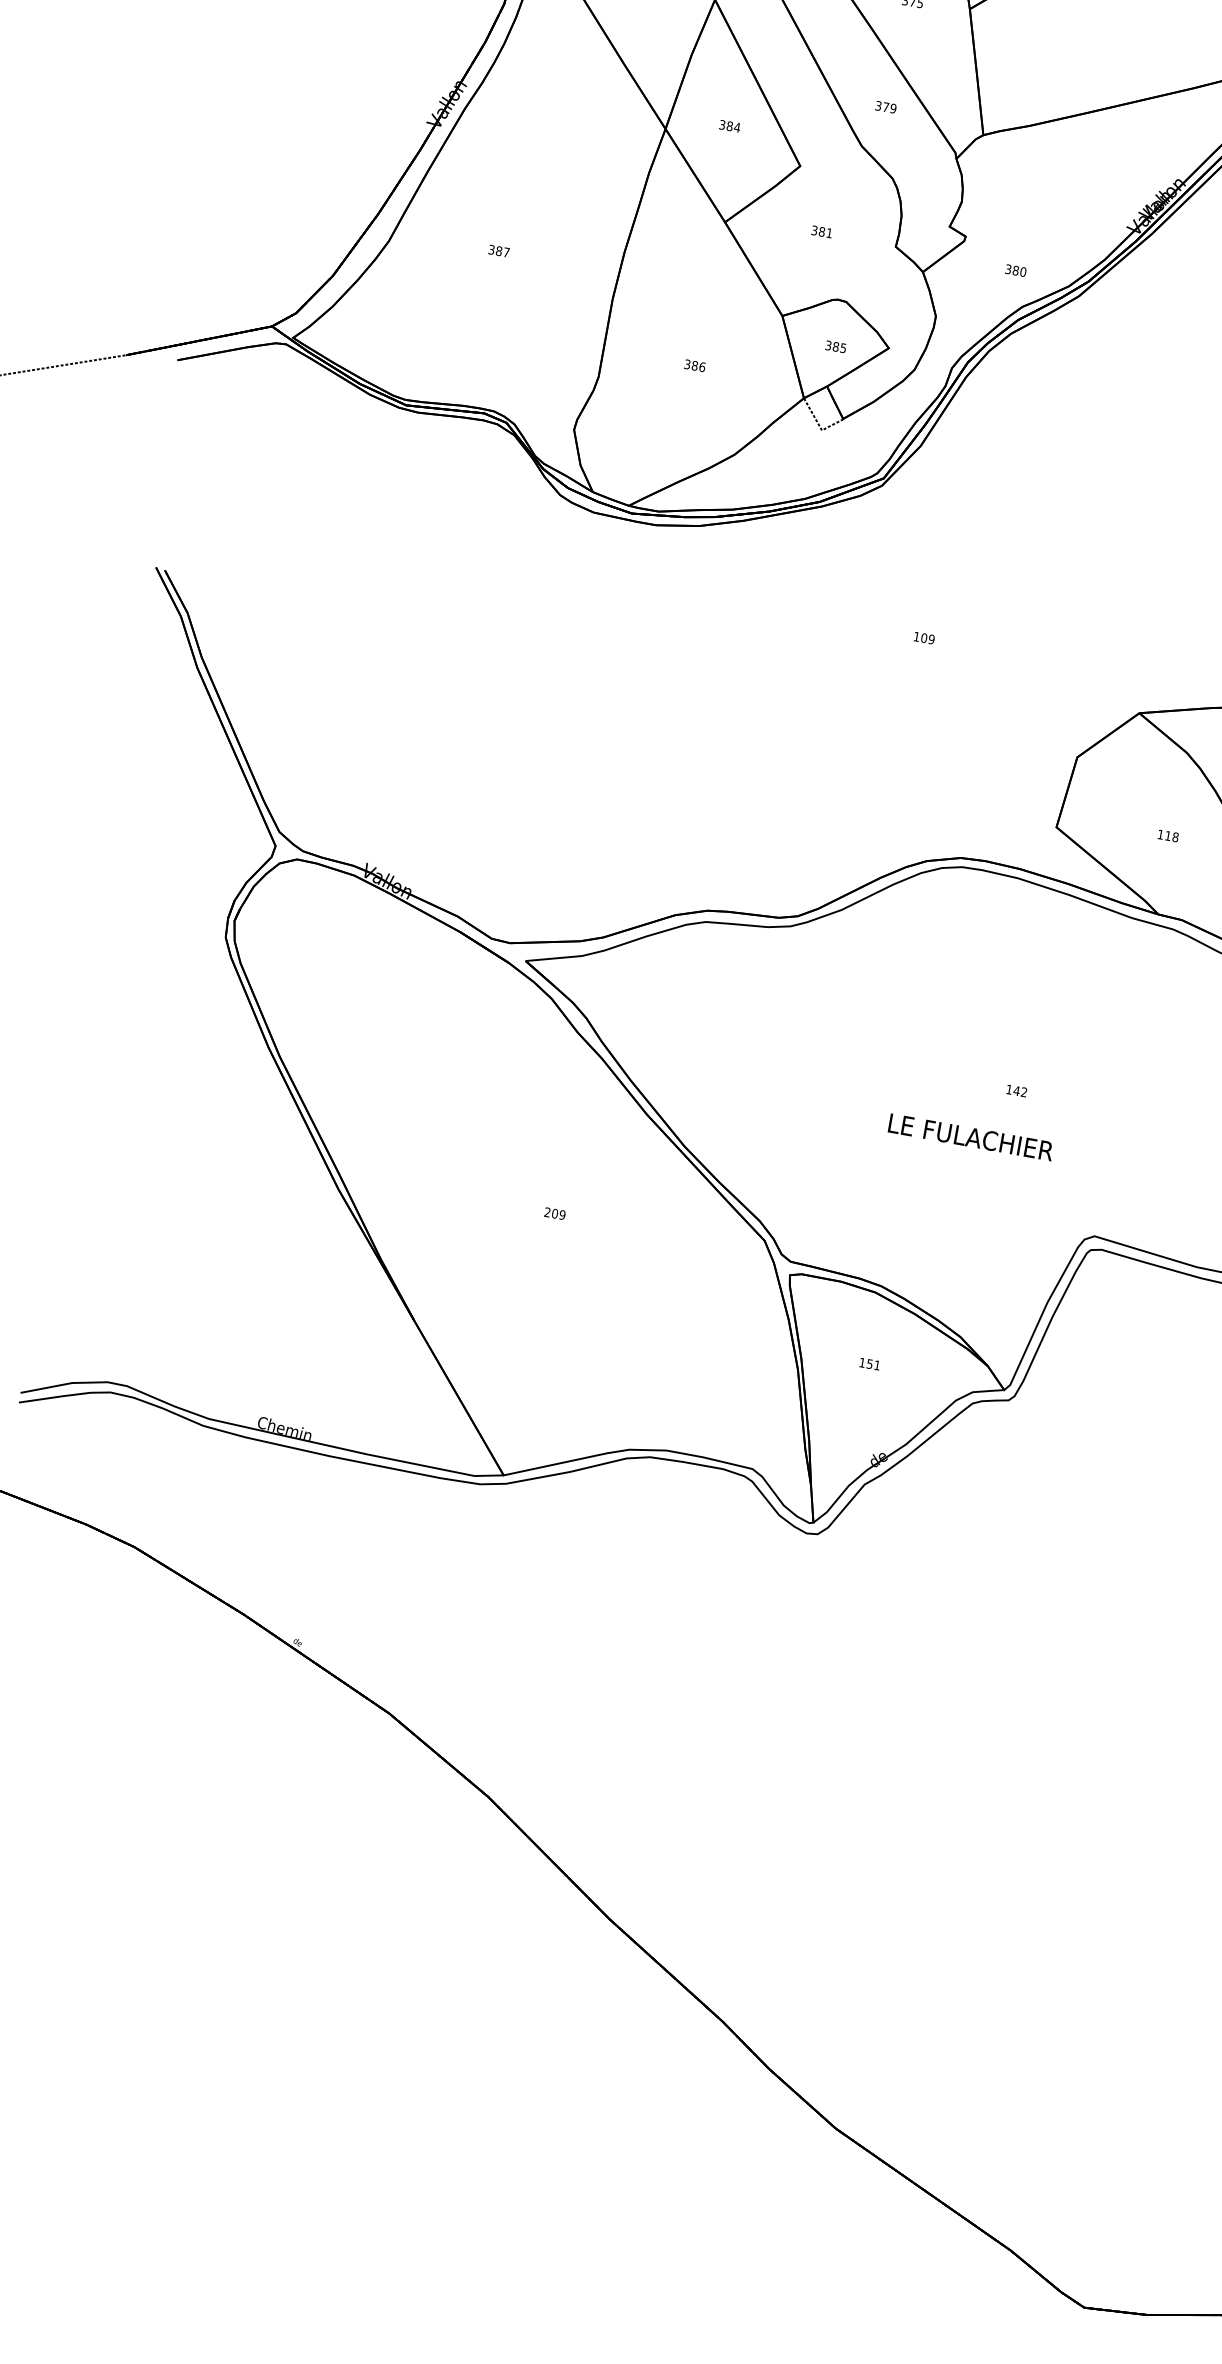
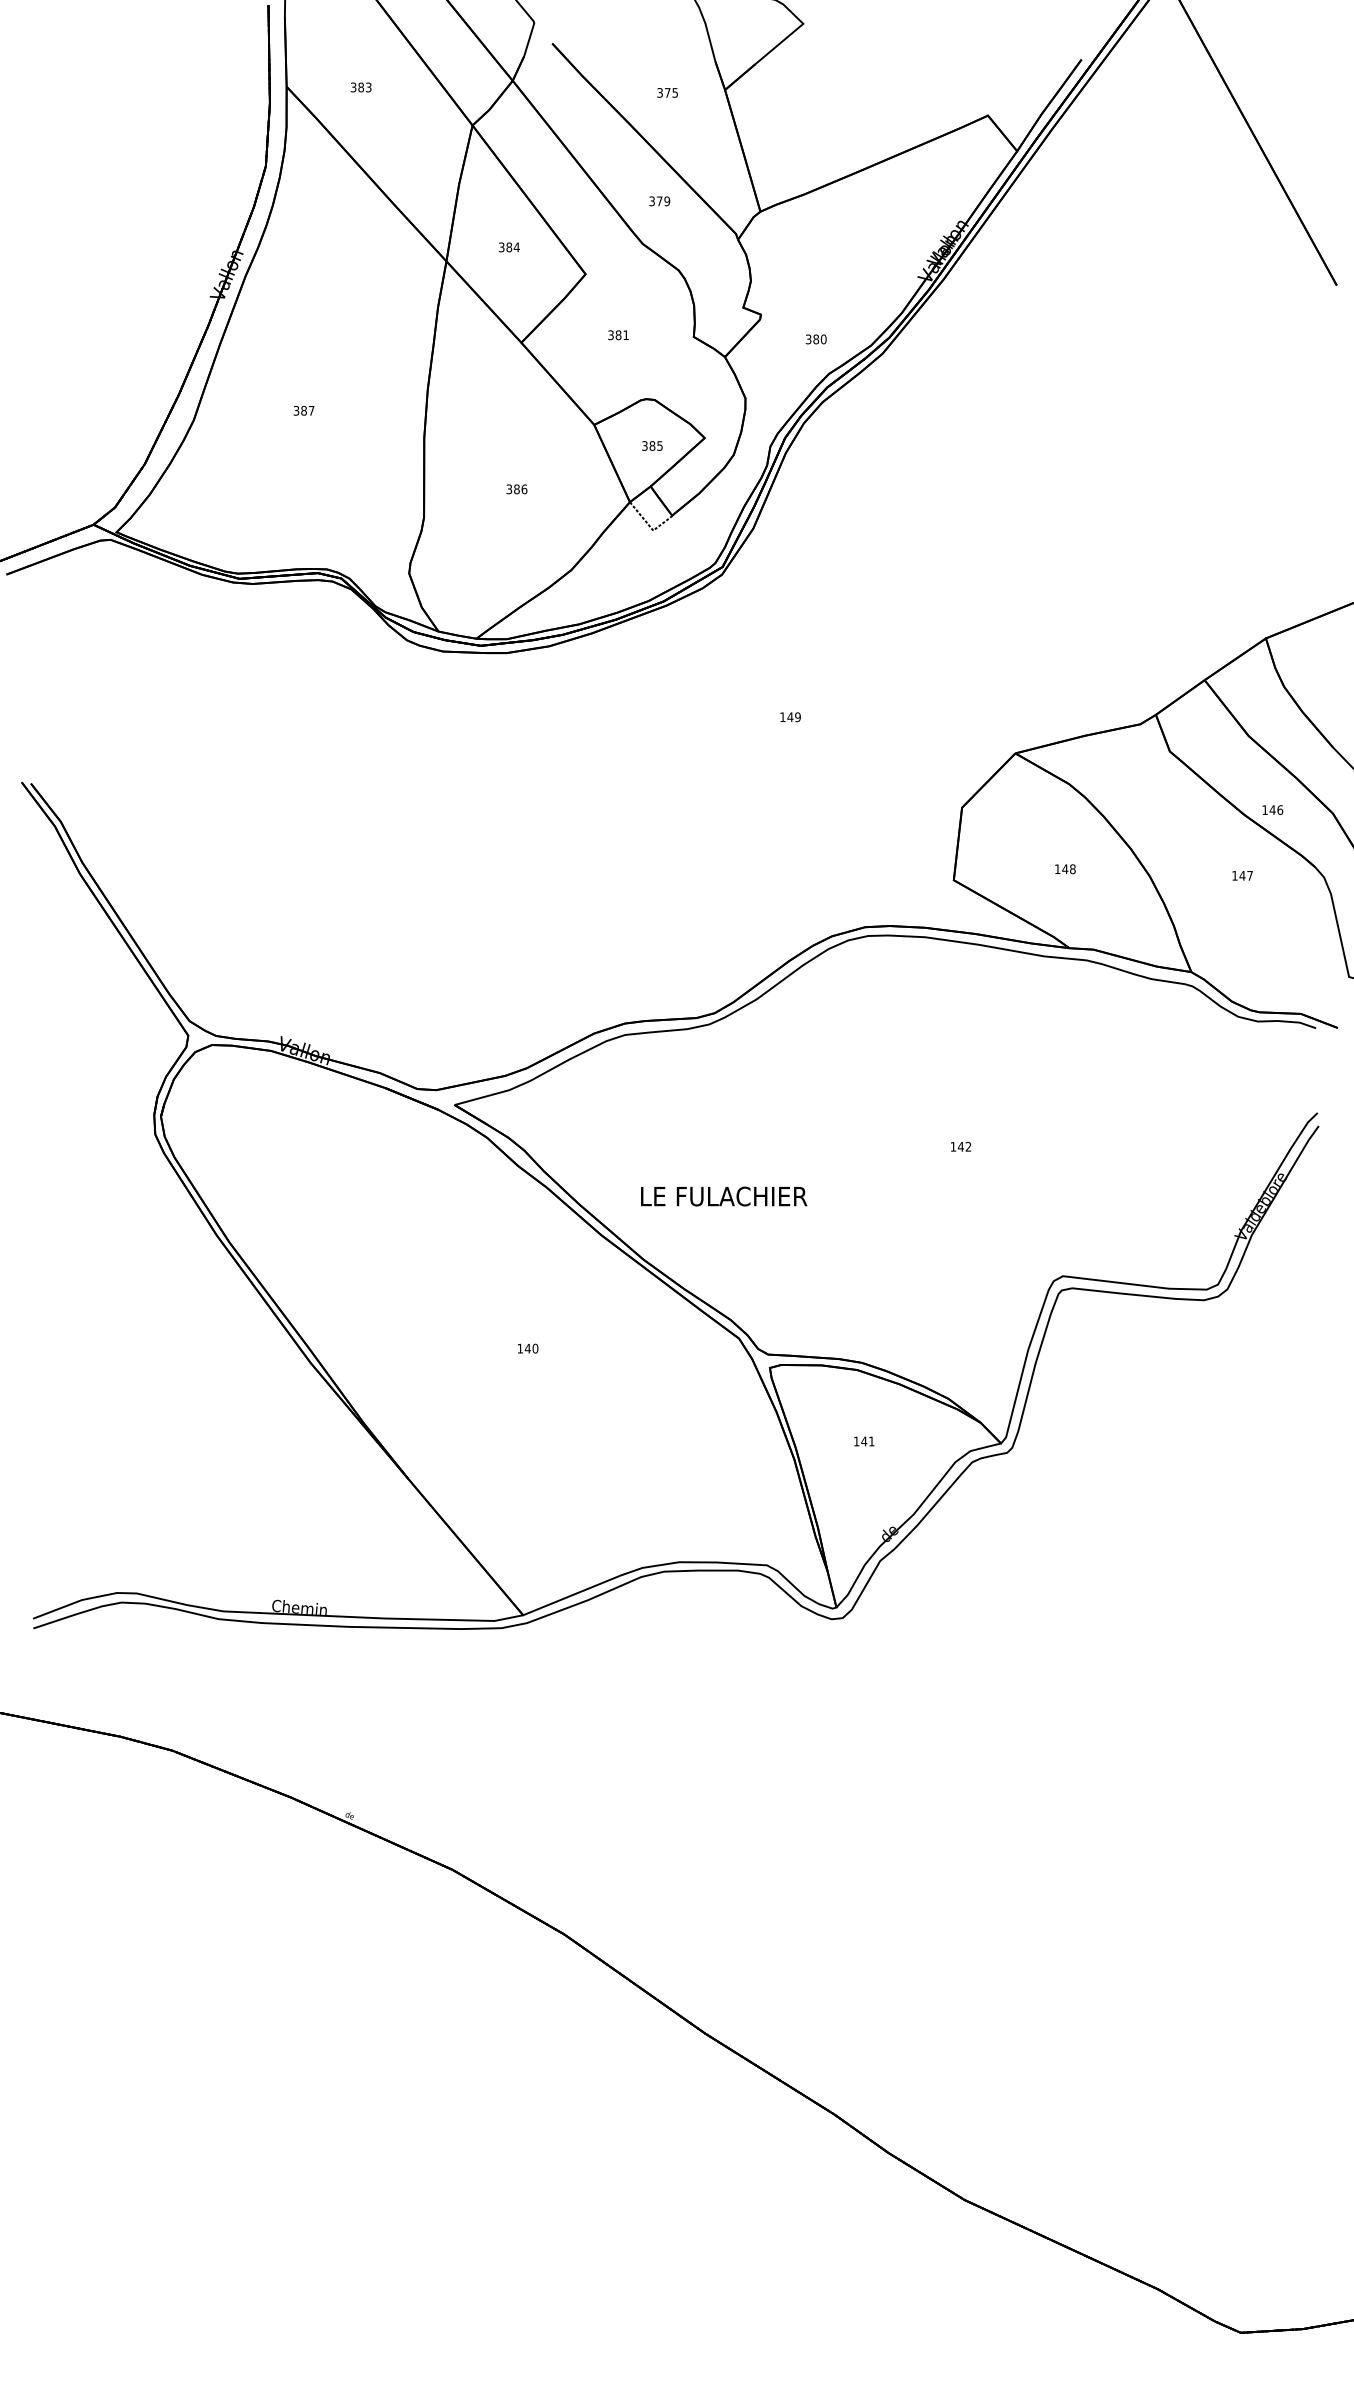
text: (924, 638) -> (790, 717), 109 -> 149
text: (1168, 835) -> (1065, 868), 118 -> 148
text: (971, 1137) -> (724, 1196), moved
text: (554, 1213) -> (527, 1348), 209 -> 140
text: (870, 1364) -> (864, 1441), 151 -> 141

